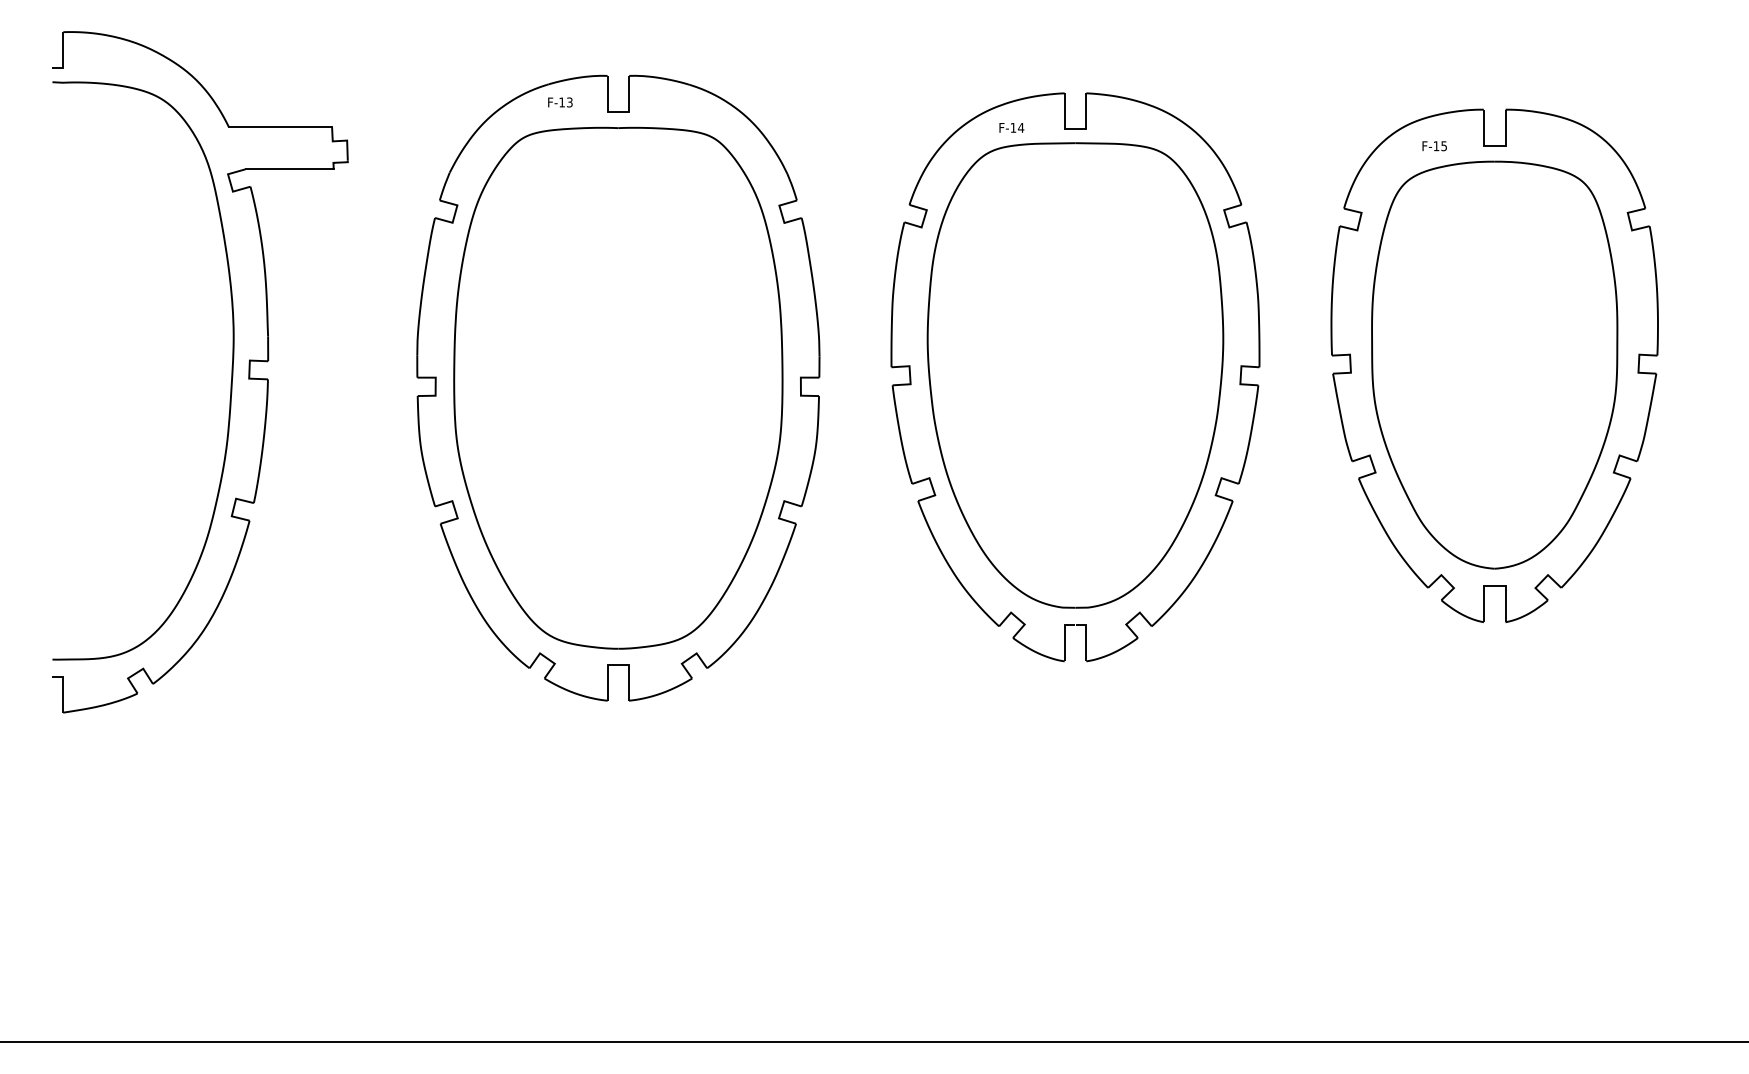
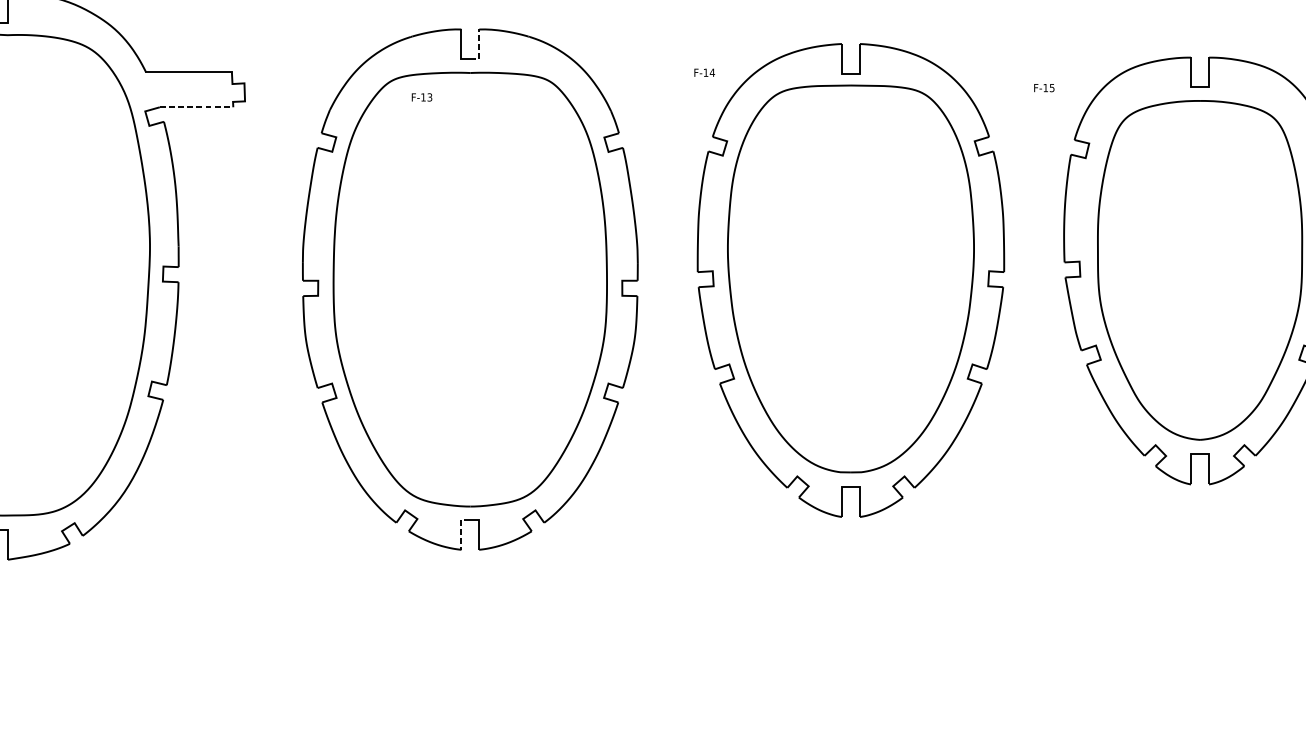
line: (629, 99) -> (479, 49), solid -> dashed
text: (560, 102) -> (422, 97), moved
text: (1011, 127) -> (704, 72), moved
text: (1434, 146) -> (1044, 88), moved
line: (289, 169) -> (196, 107), solid -> dashed
line: (607, 677) -> (461, 530), solid -> dashed

